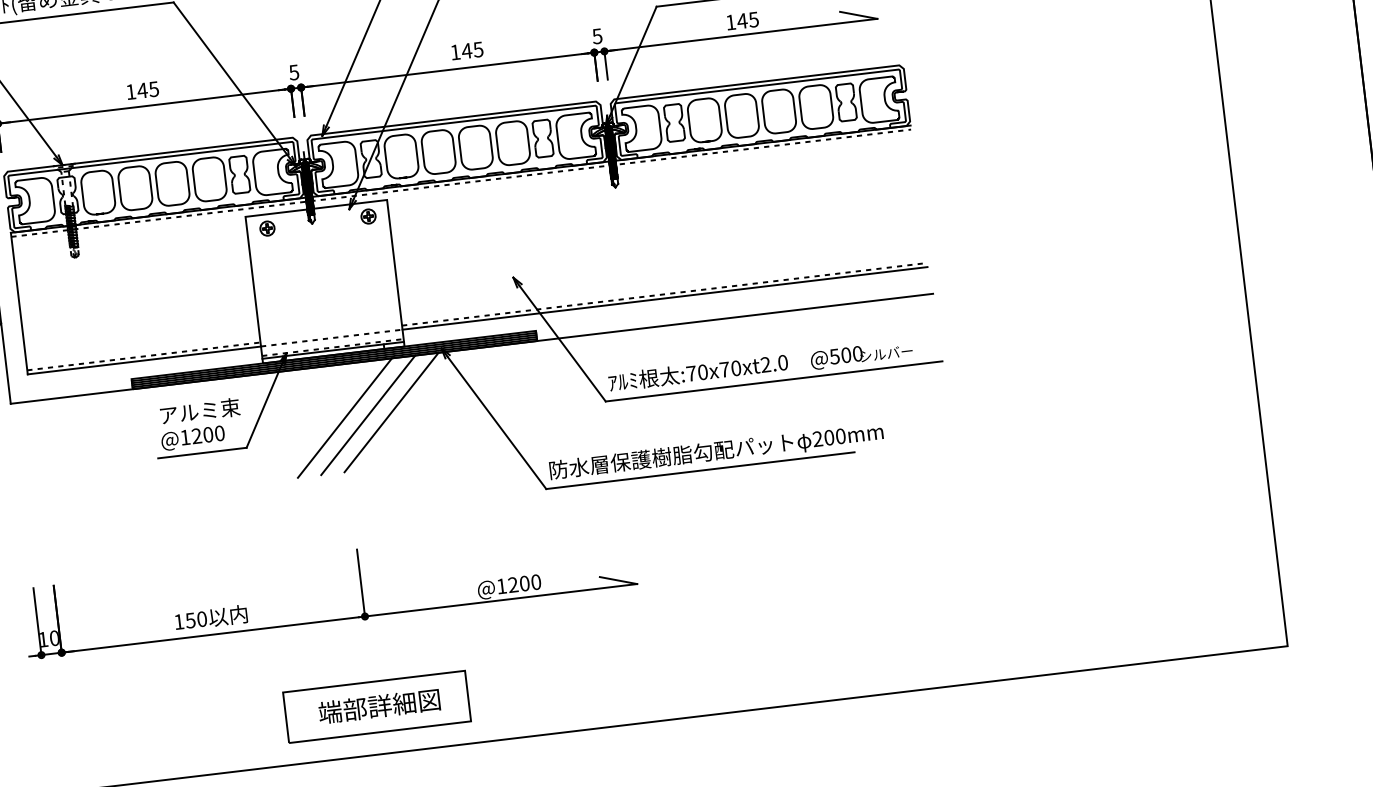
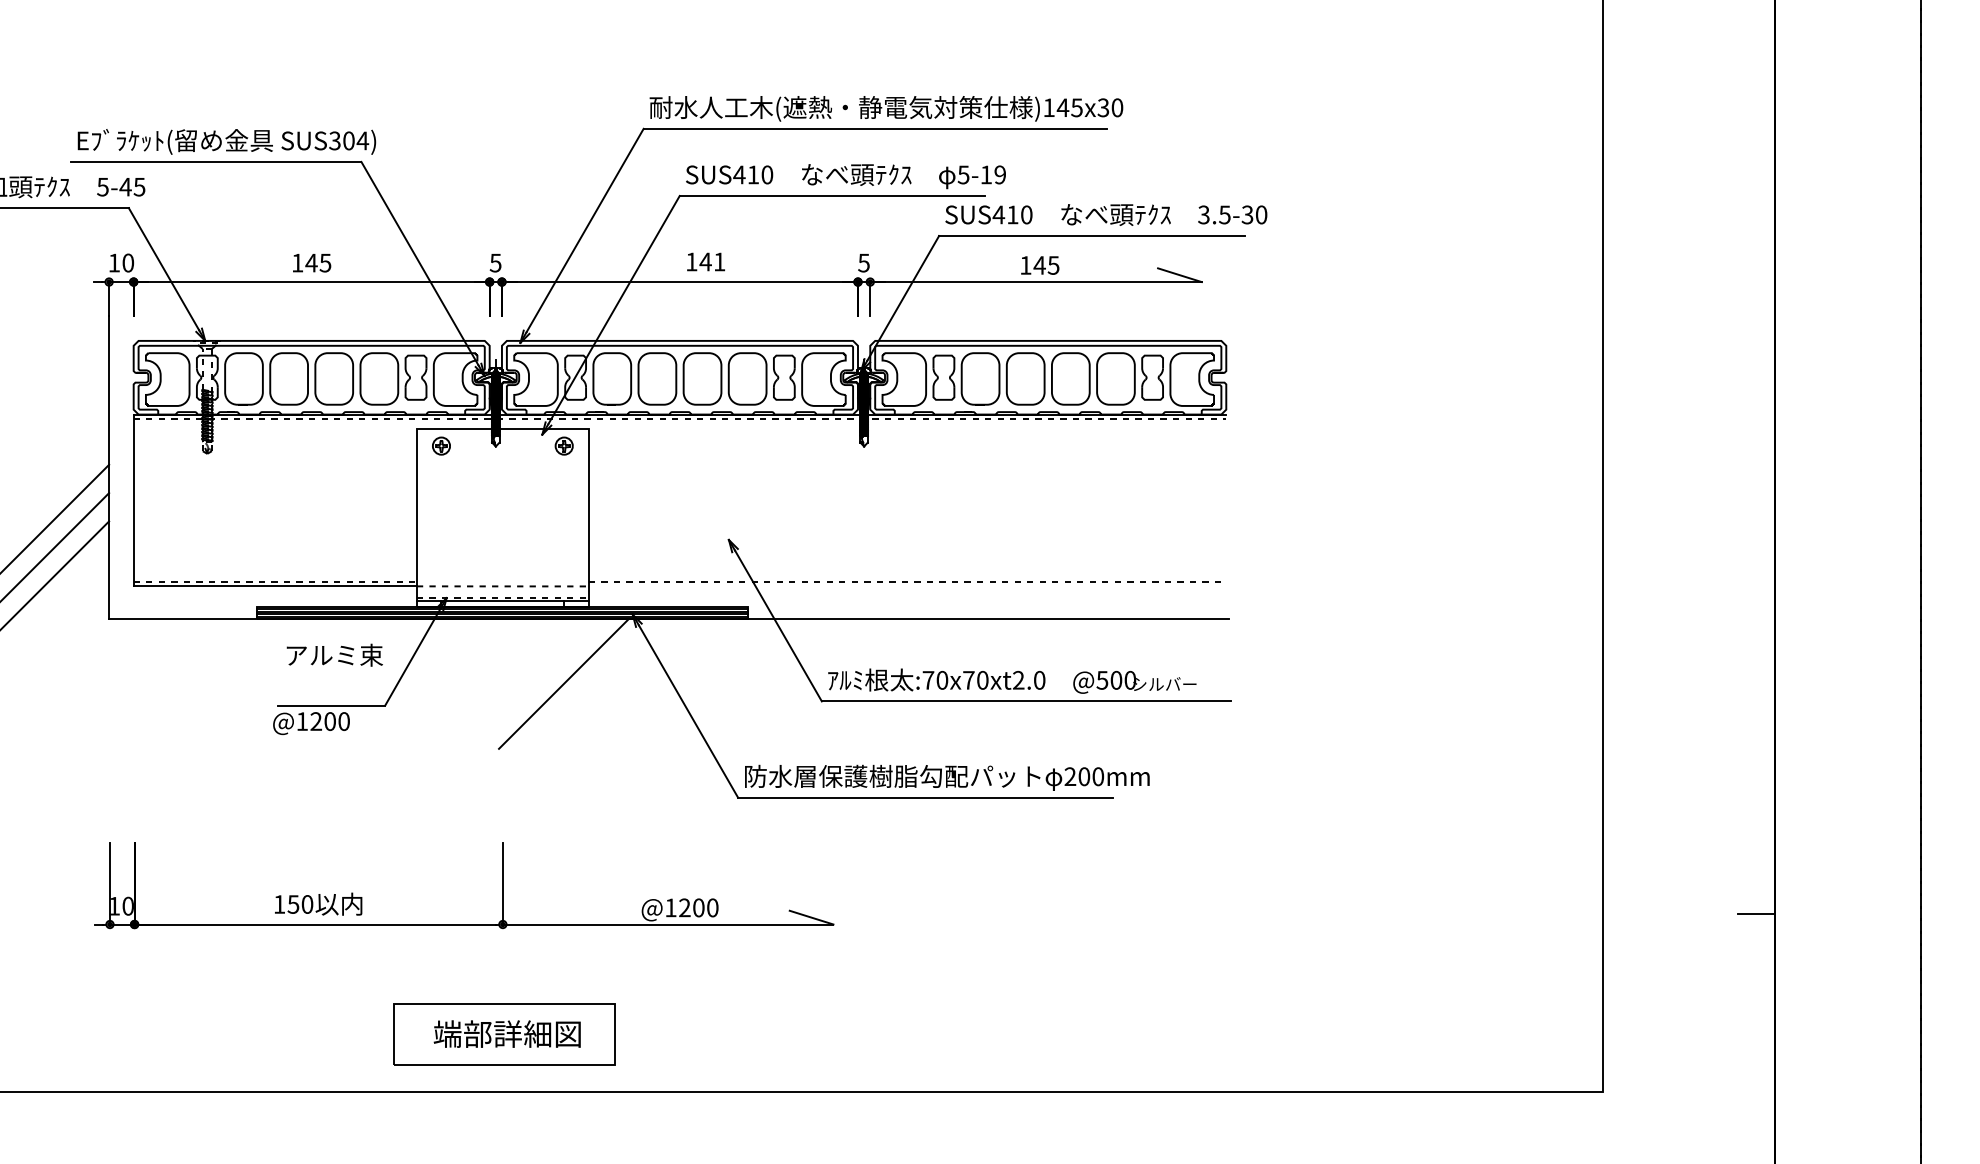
text: (478, 49) -> (719, 261), 145 -> 141
line: (665, 298) -> (907, 586), removed
line: (368, 414) -> (535, 683), removed
line: (345, 417) -> (507, 683), removed
text: (193, 438) -> (311, 723), moved

